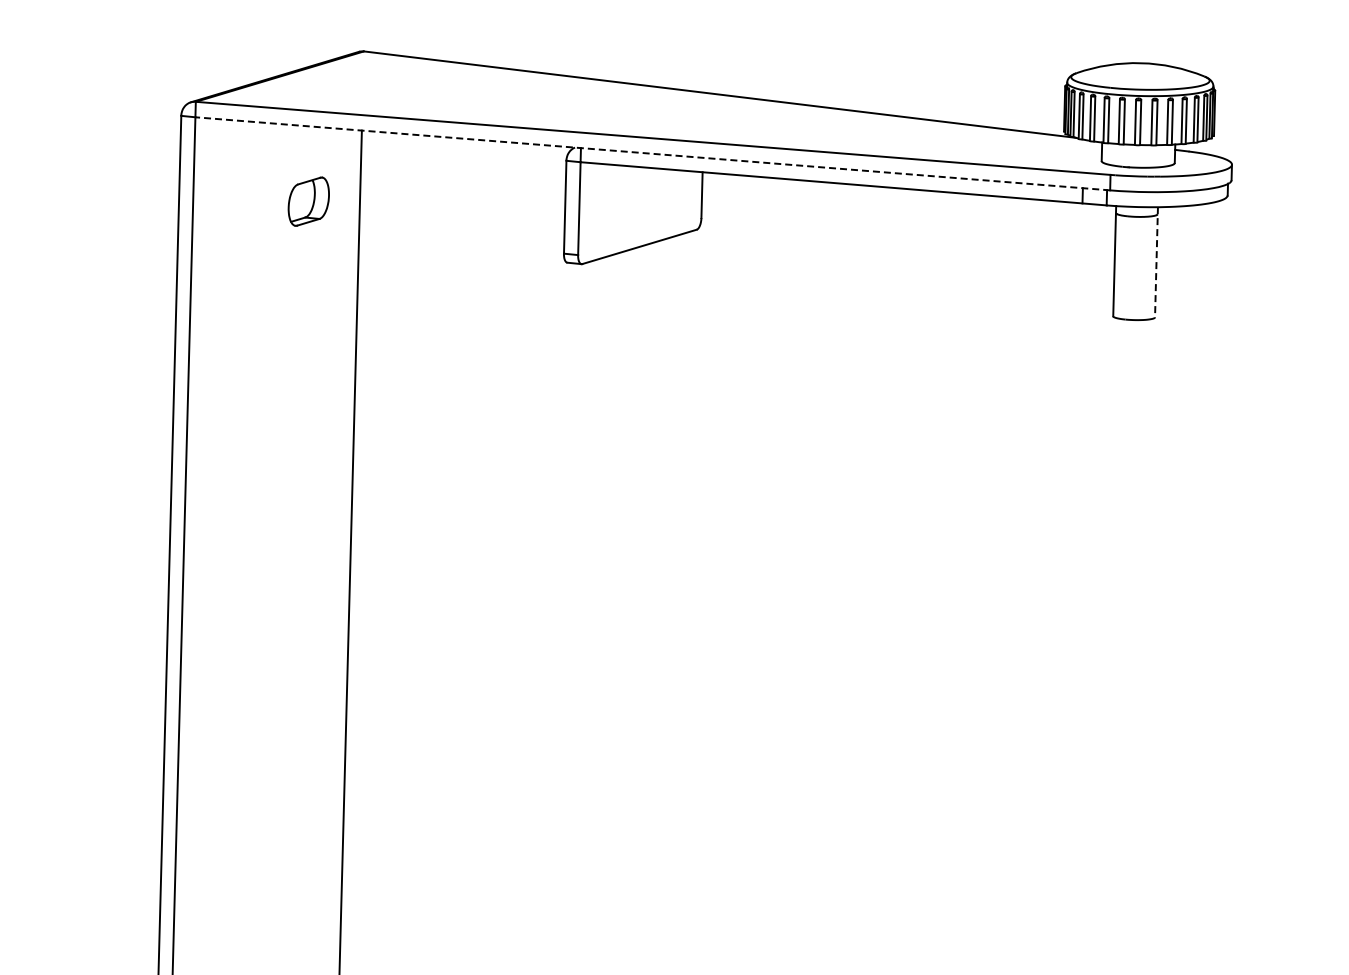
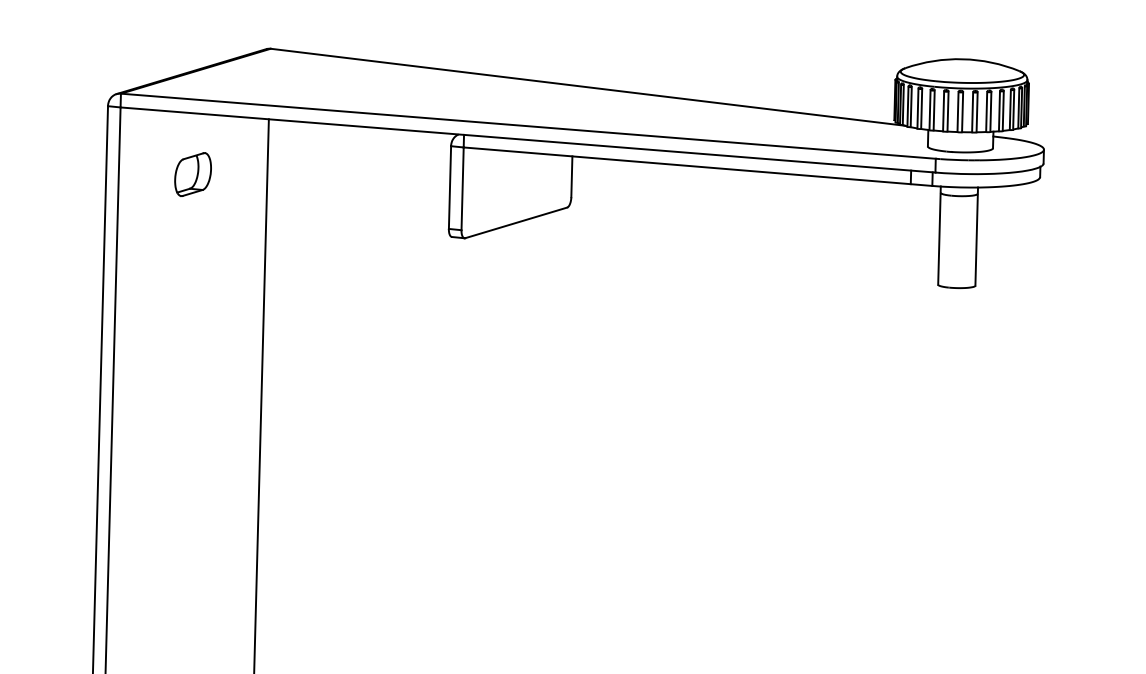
line: (652, 153) -> (527, 139), dashed -> solid
part: (308, 201) -> (192, 174), moved
line: (1156, 262) -> (976, 236), dashed -> solid

